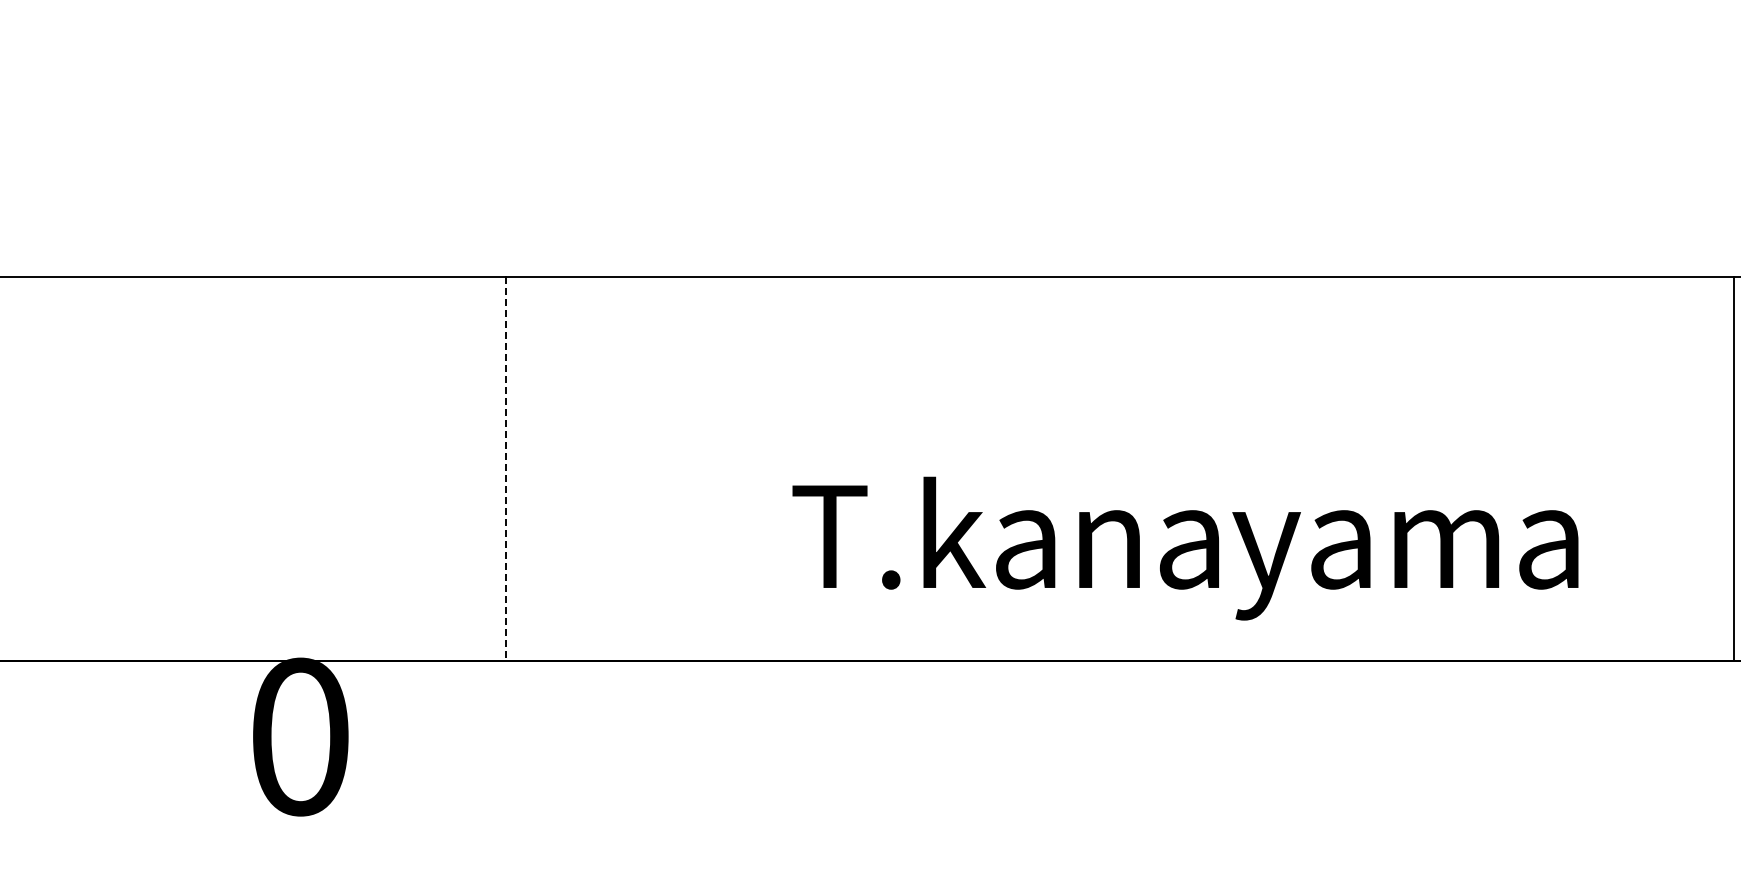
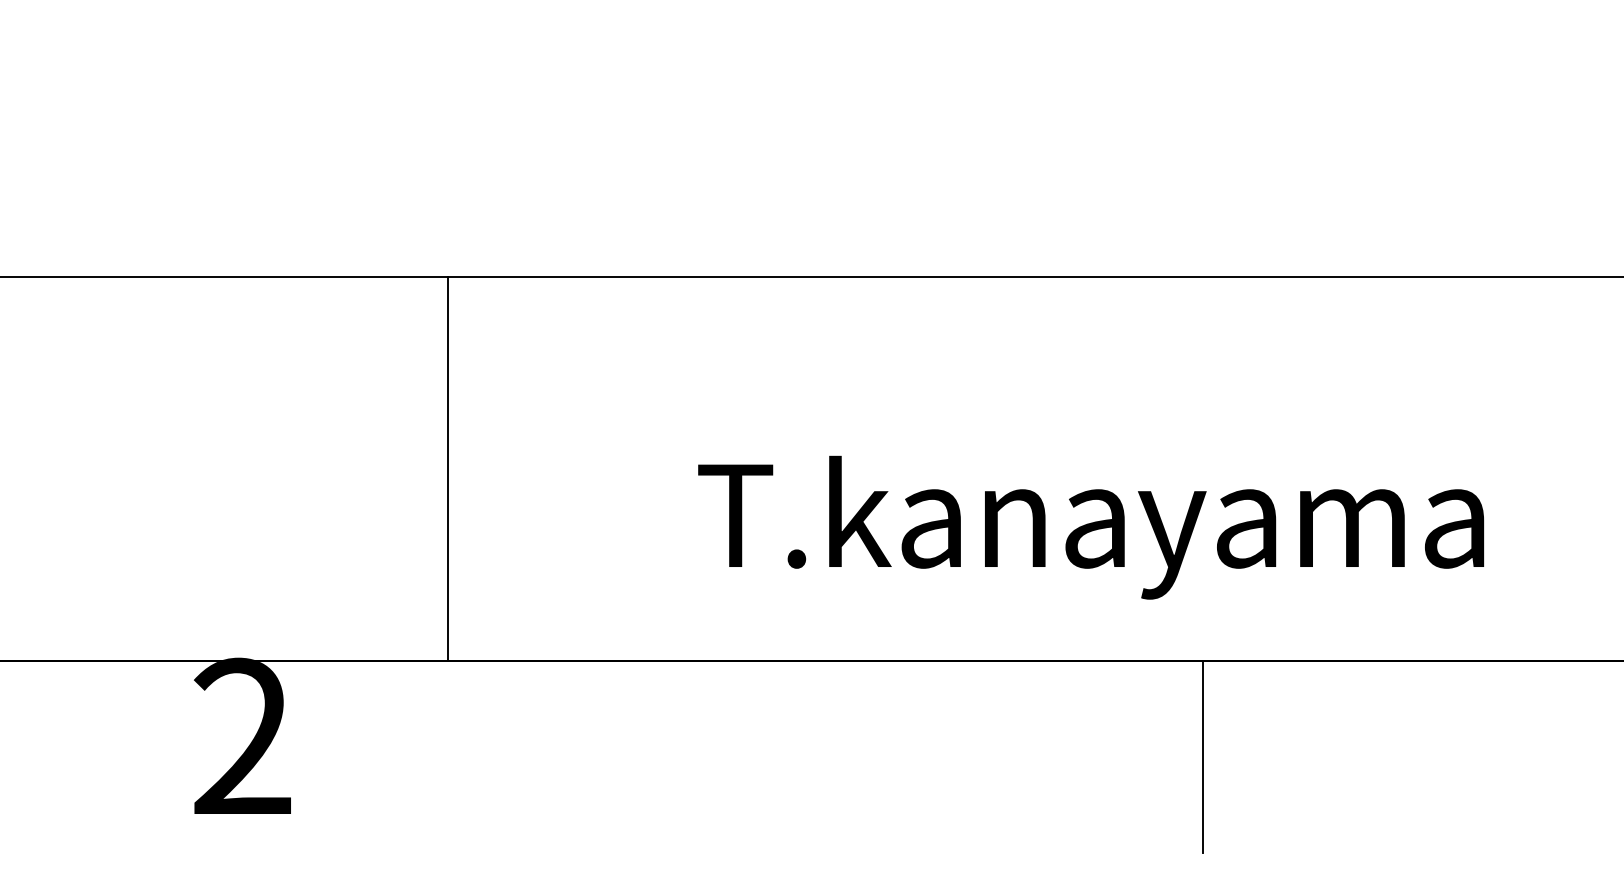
line: (505, 469) -> (448, 469), dashed -> solid
text: (1185, 548) -> (1091, 527), moved
text: (299, 736) -> (242, 736), 0 -> 2
line: (1260, 757) -> (1203, 757), added

